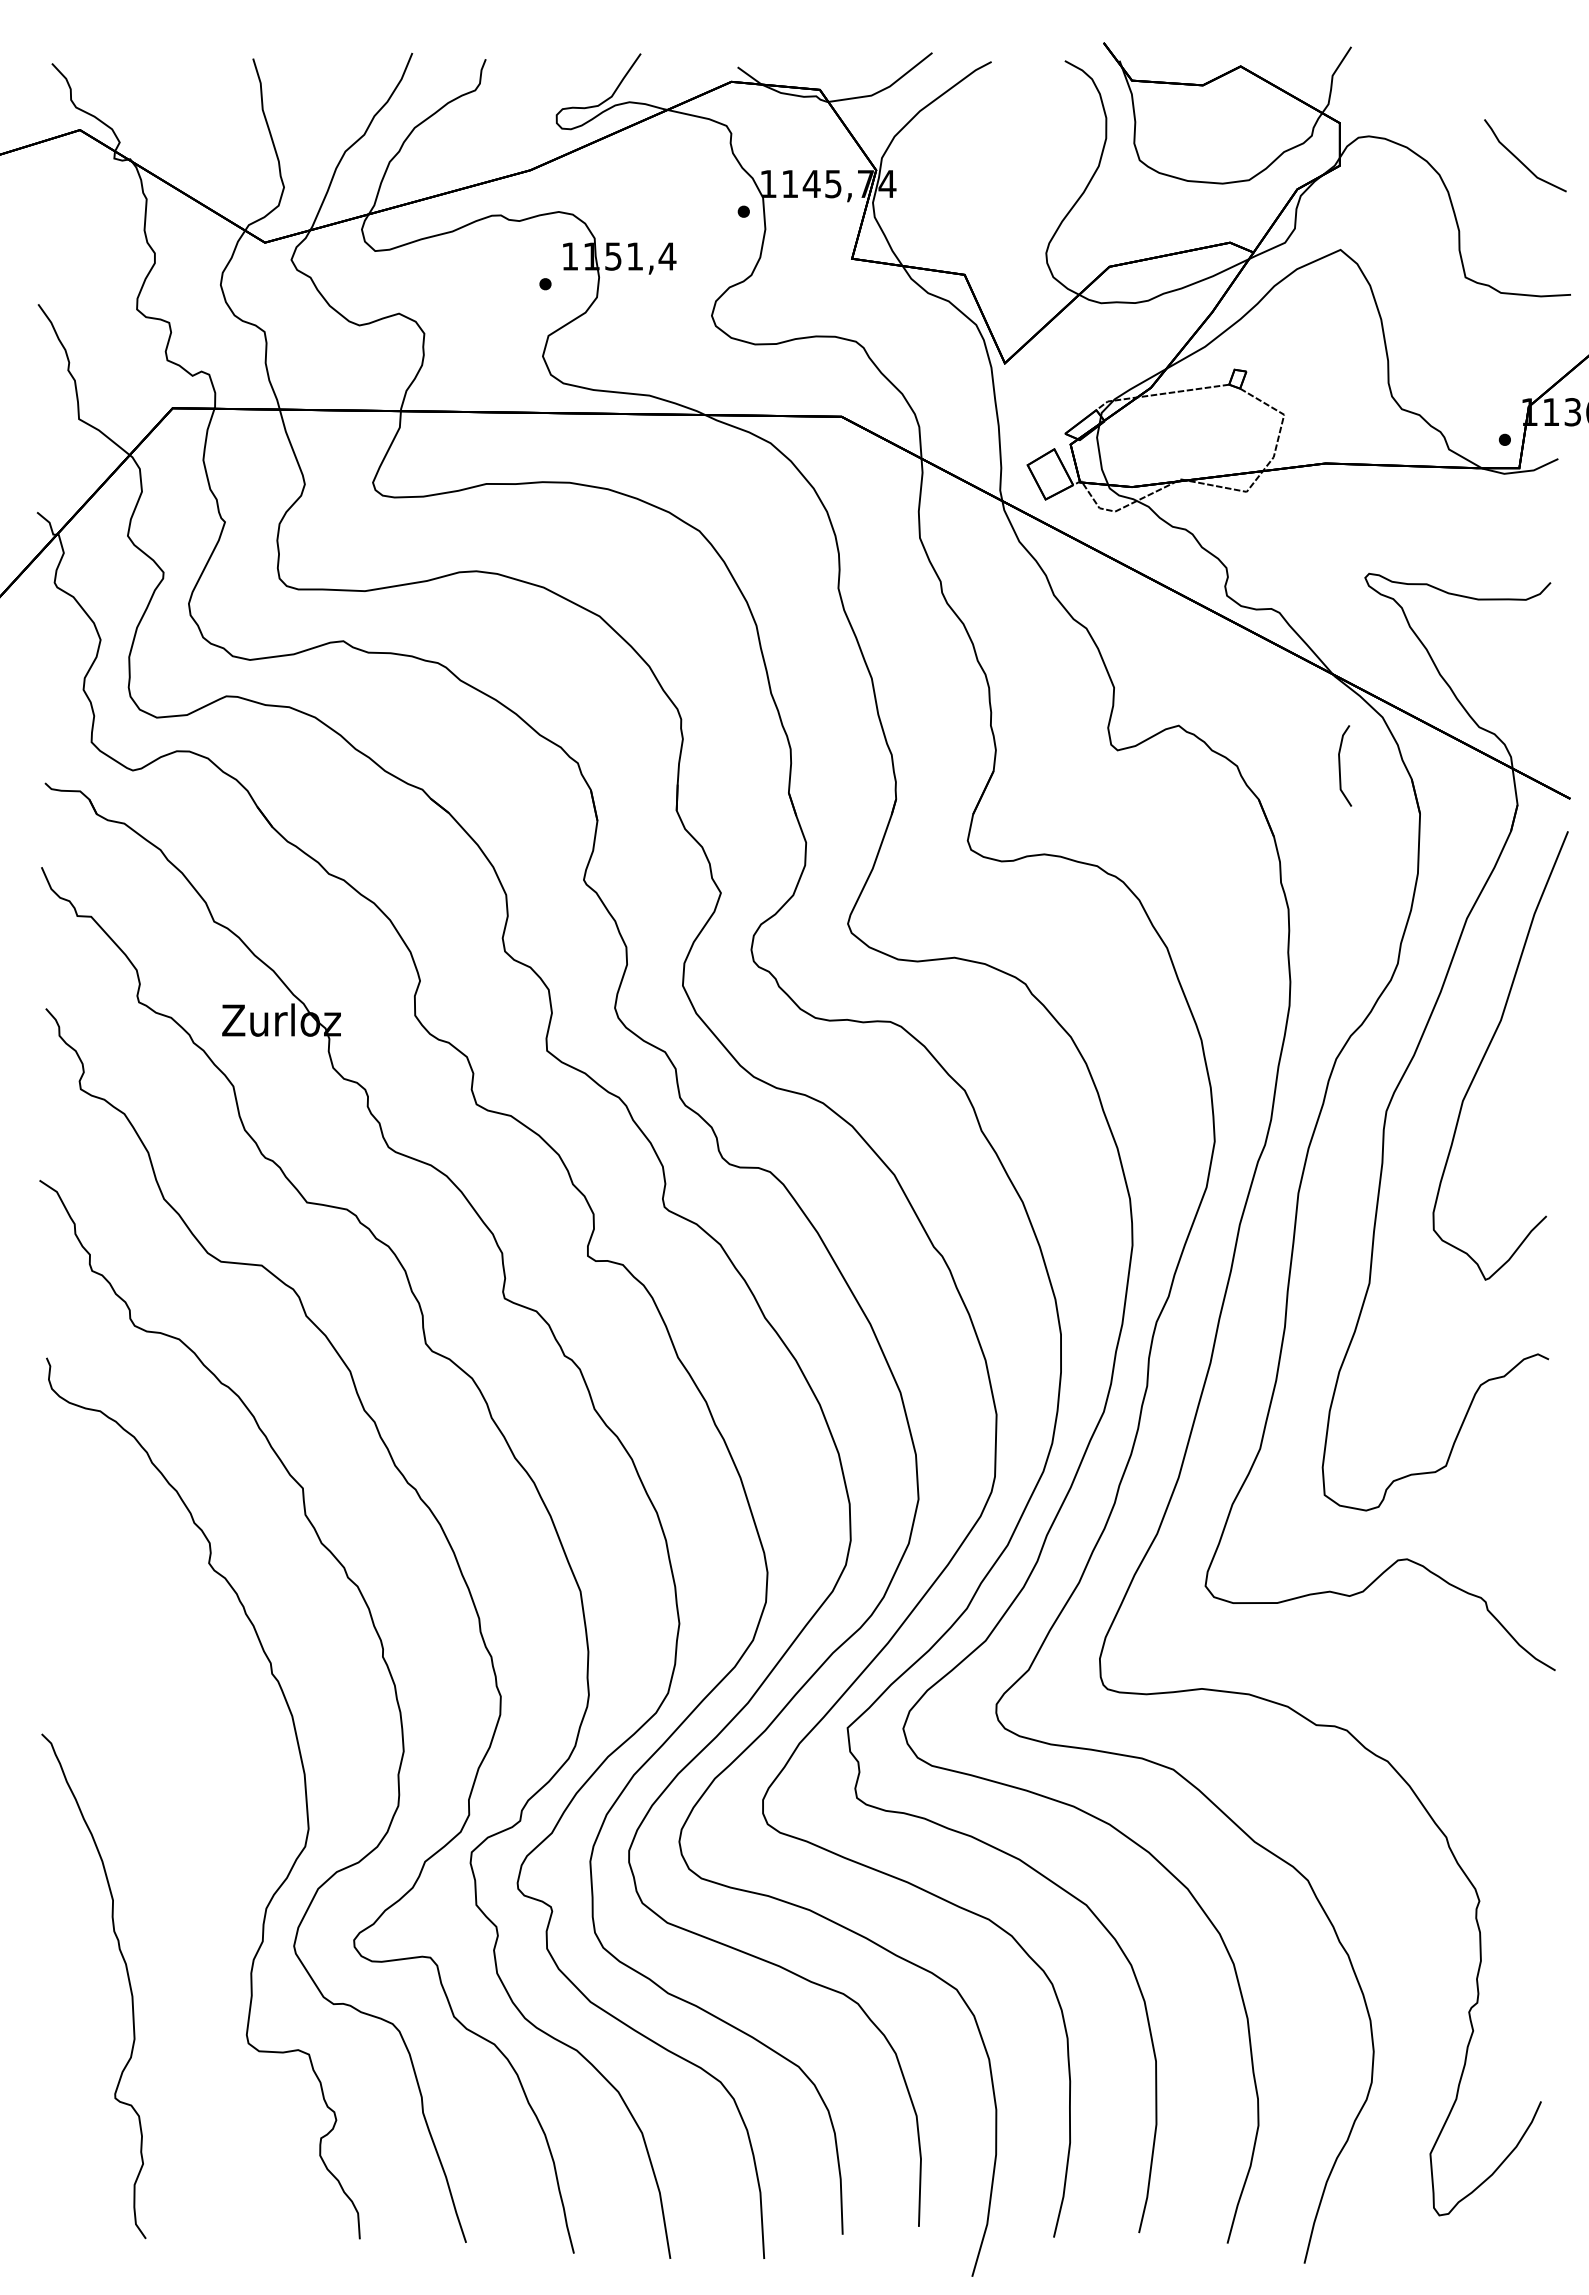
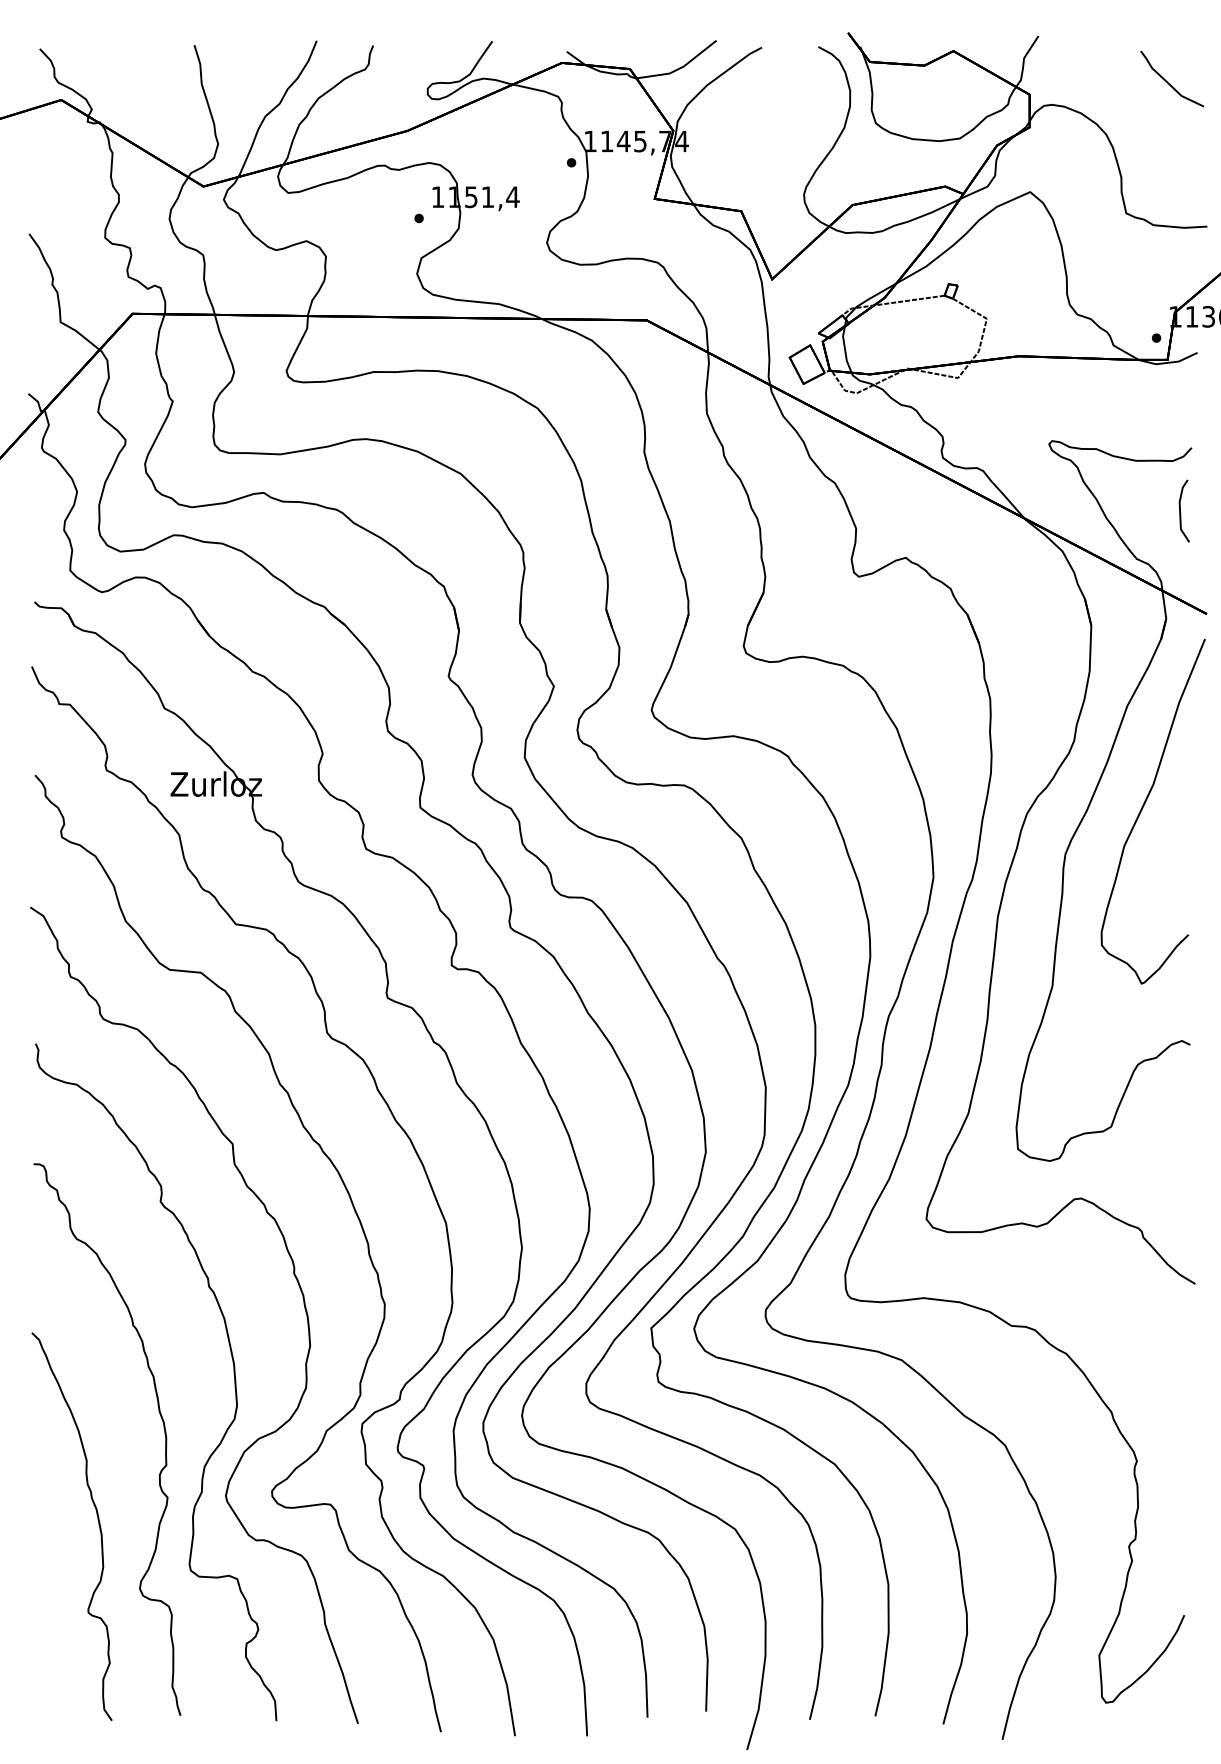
curve: (1520, 160) -> (1168, 82), moved
line: (1340, 765) -> (1180, 510), moved
curve: (213, 1859) -> (163, 1429), added

